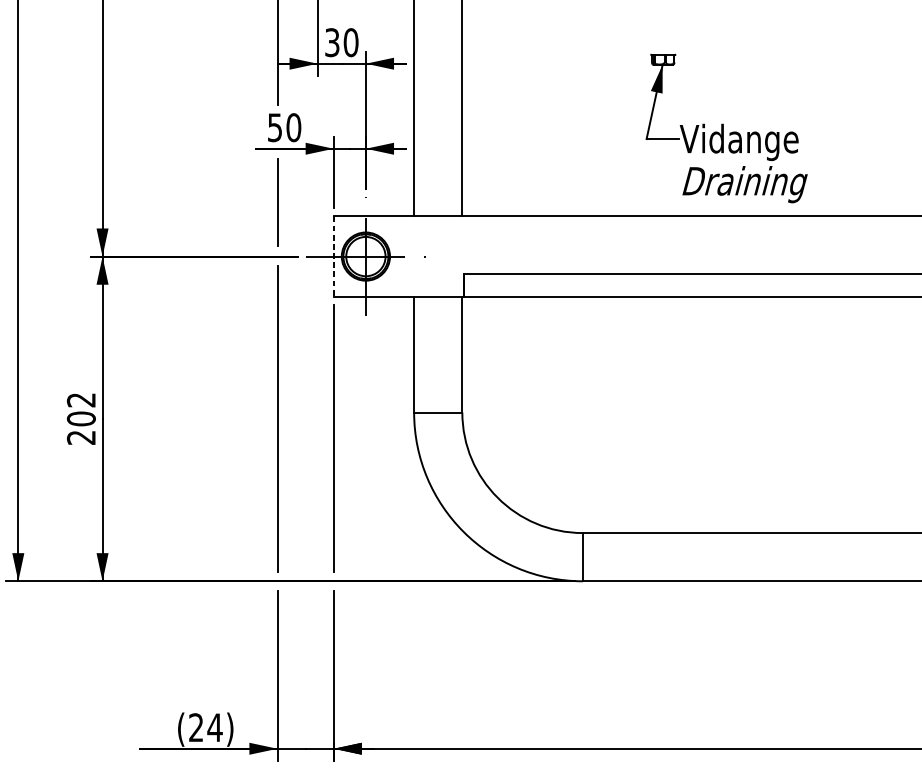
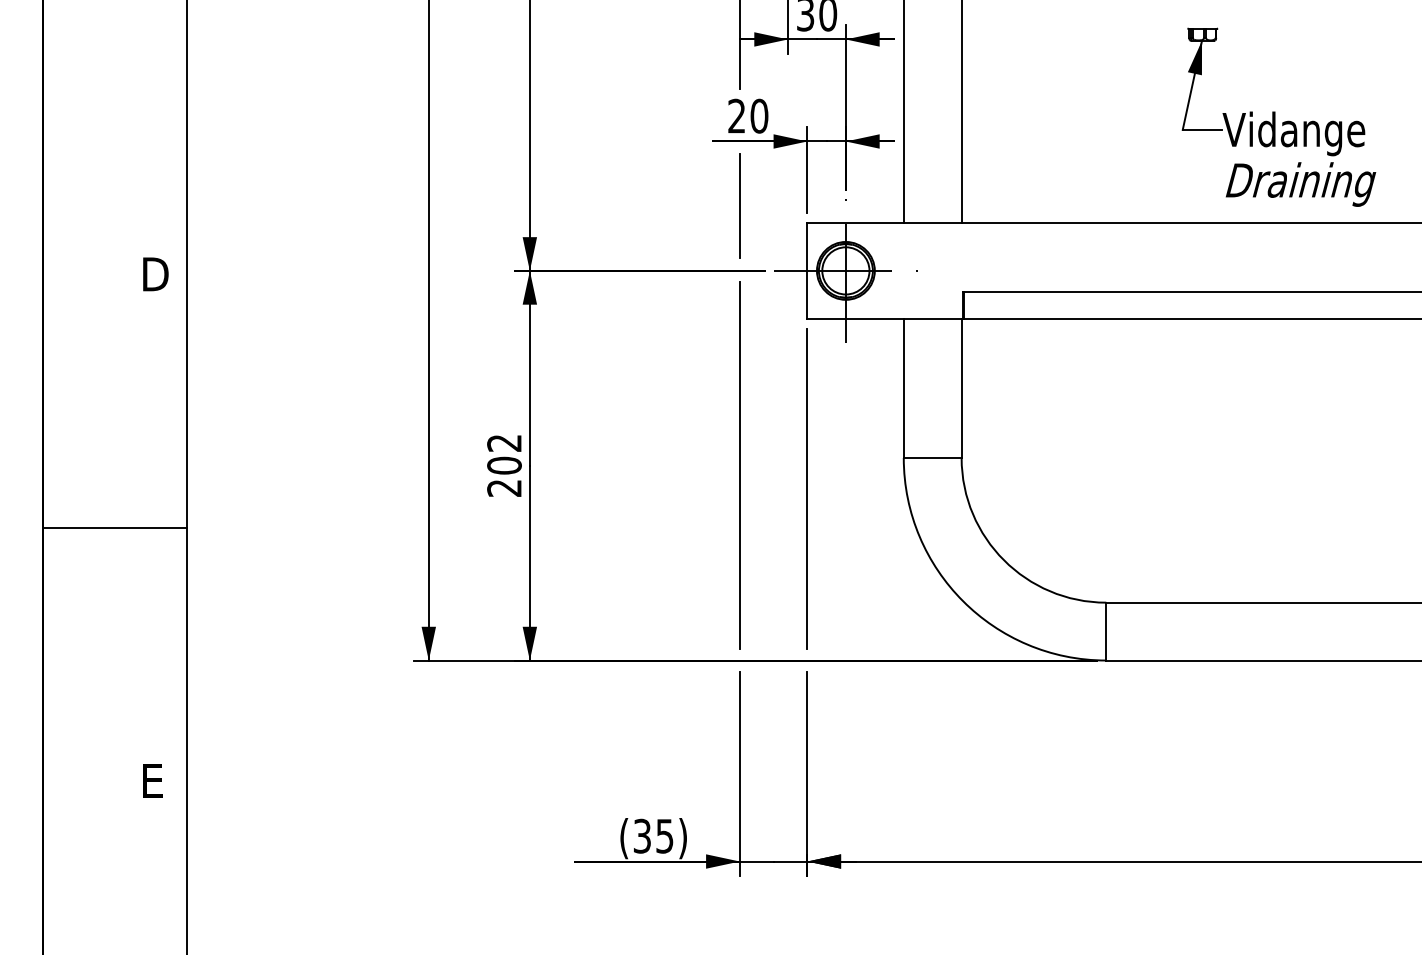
text: (274, 127) -> (736, 115), 50 -> 20
line: (333, 257) -> (807, 271), dashed -> solid
text: (205, 727) -> (653, 836), (24) -> (35)

